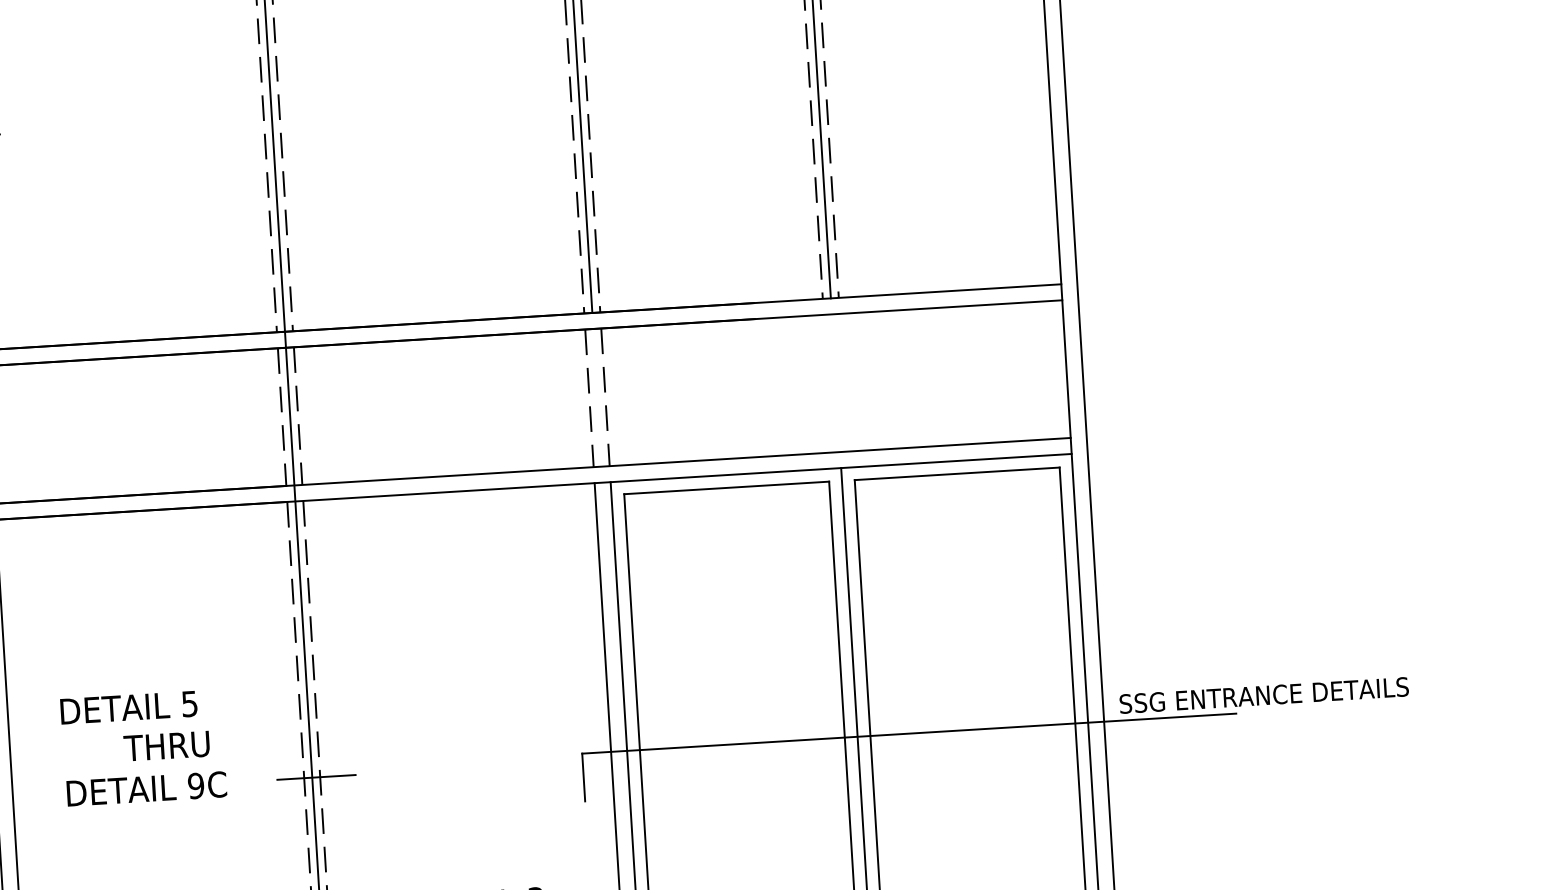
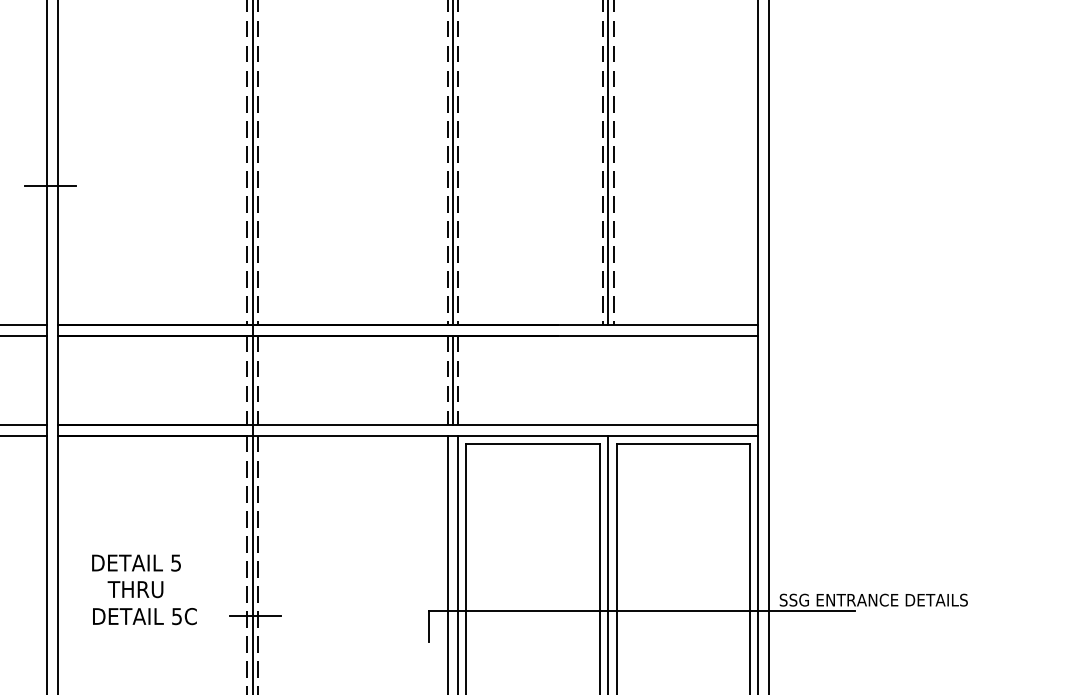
line: (596, 397) -> (452, 380), added
text: (166, 746) -> (135, 589), moved
text: (195, 786) -> (176, 616), 9C -> 5C

